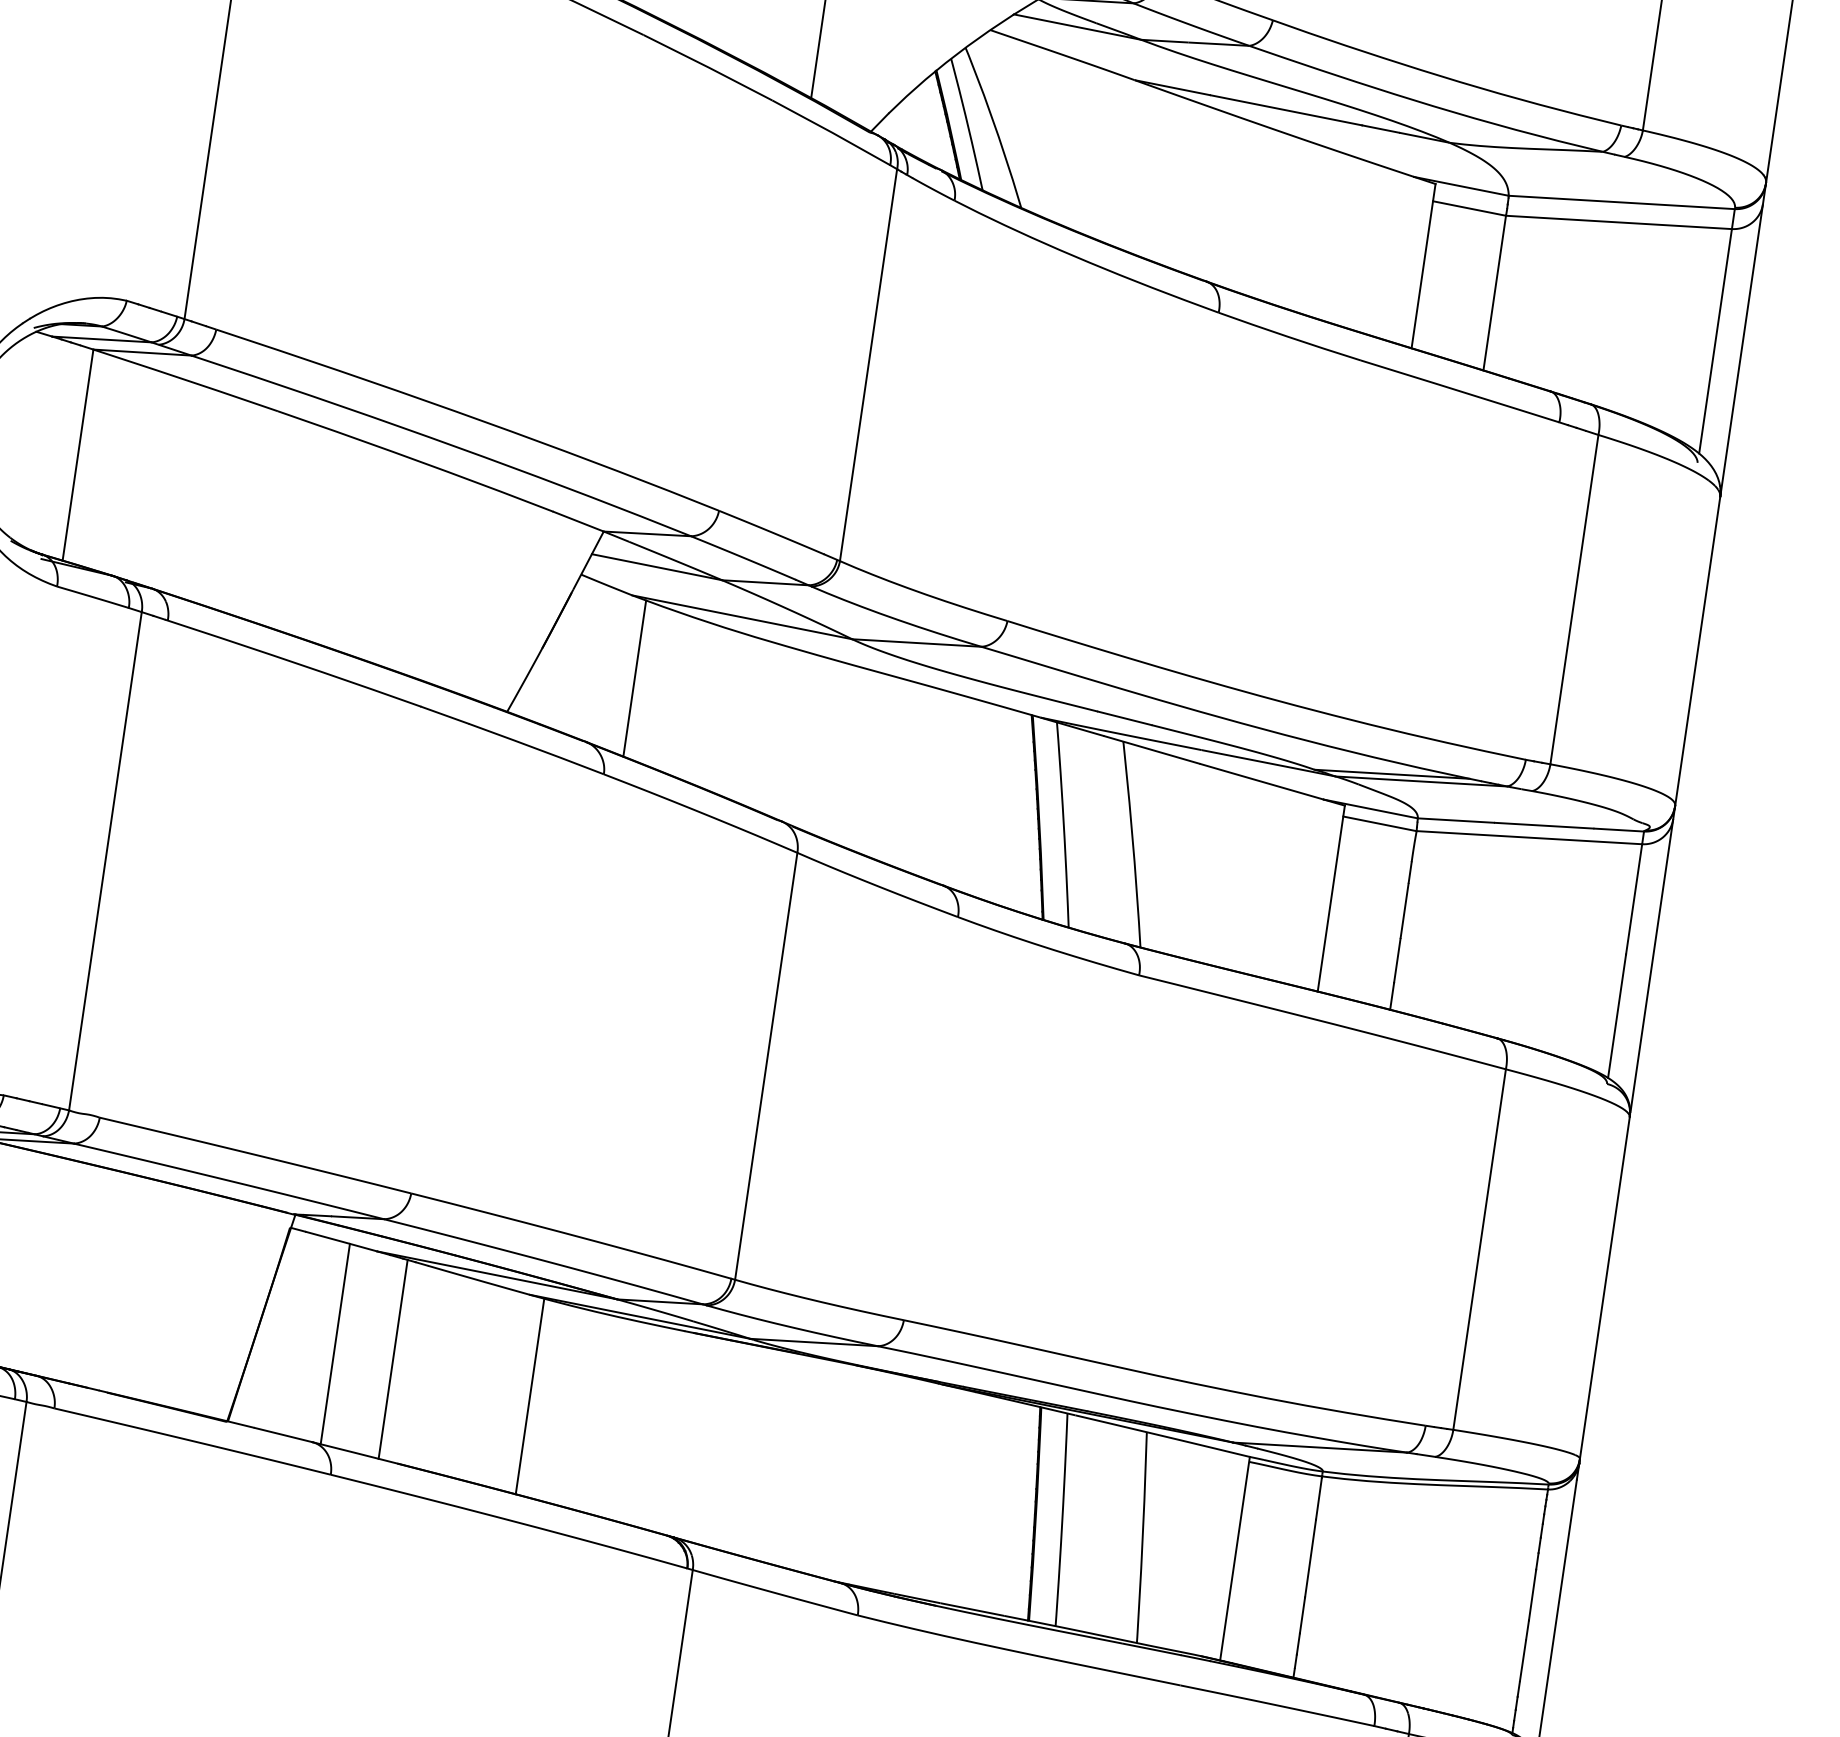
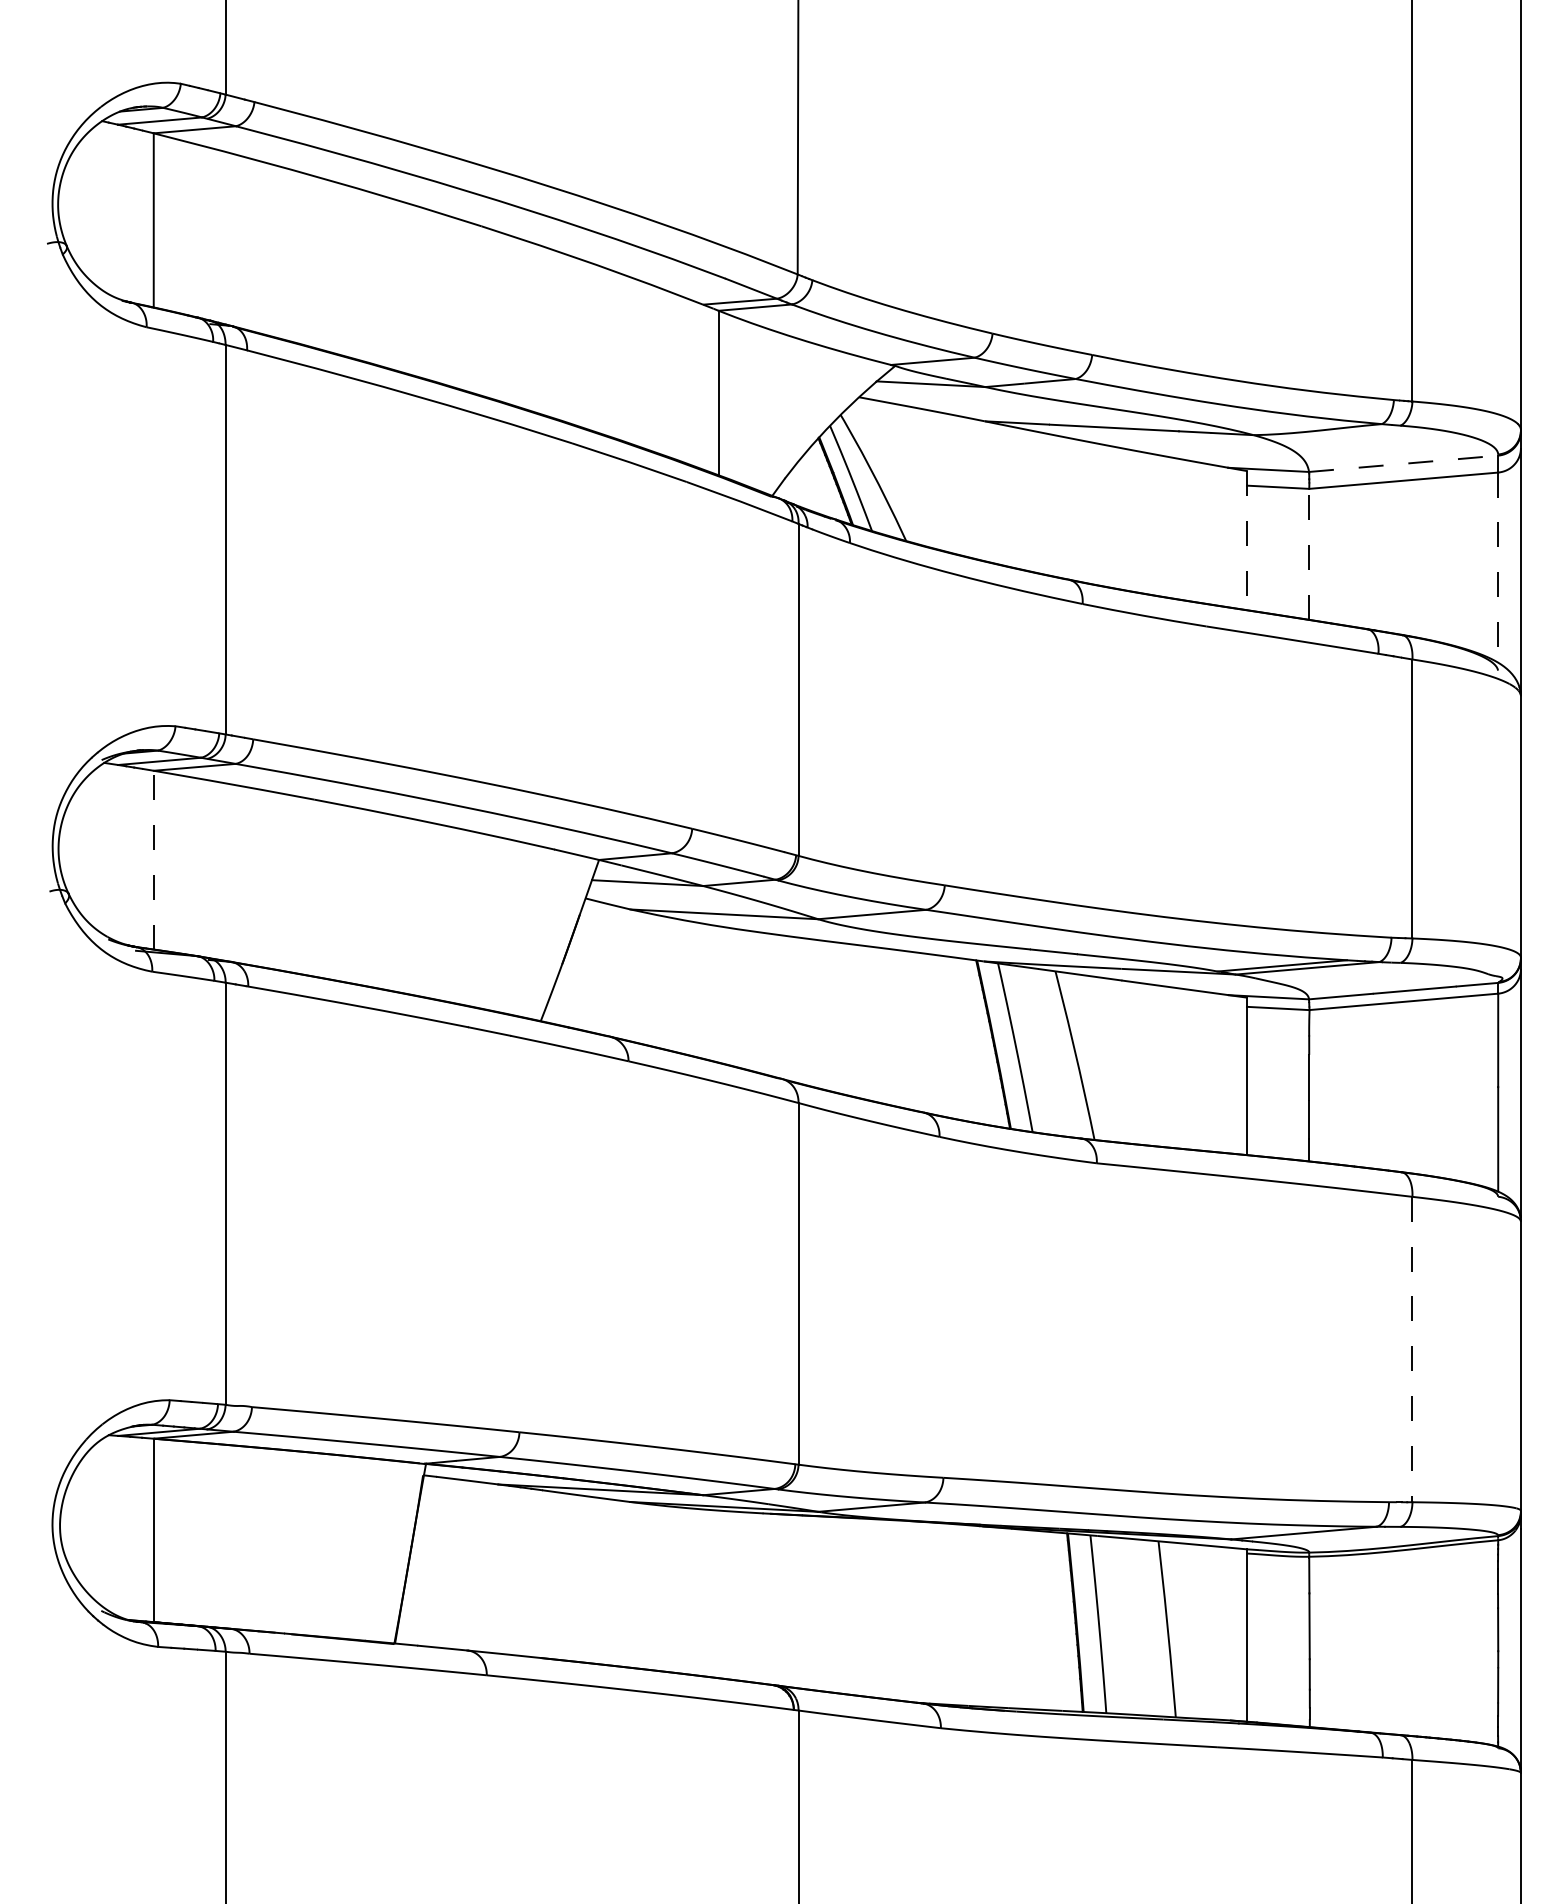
line: (1621, 202) -> (1403, 463), solid -> dashed
line: (1423, 265) -> (1246, 540), solid -> dashed
line: (1495, 292) -> (1309, 553), solid -> dashed
line: (1715, 342) -> (1498, 568), solid -> dashed
line: (77, 454) -> (153, 859), solid -> dashed
line: (634, 678) -> (642, 978), removed
line: (1479, 1249) -> (1412, 1349), solid -> dashed
line: (335, 1344) -> (474, 1566), removed
line: (393, 1358) -> (524, 1571), removed
line: (529, 1396) -> (642, 1586), removed

